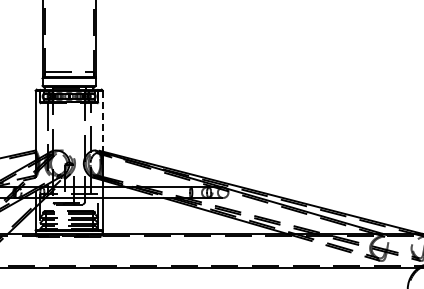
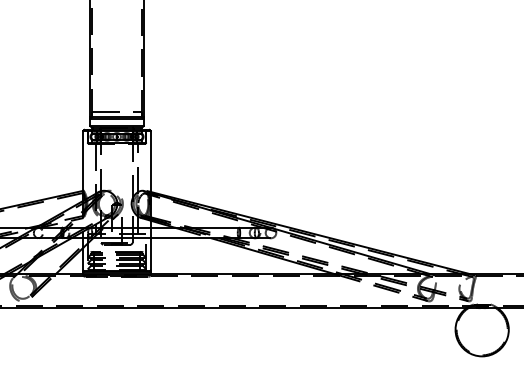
line: (102, 121) -> (150, 161), dashed -> solid

